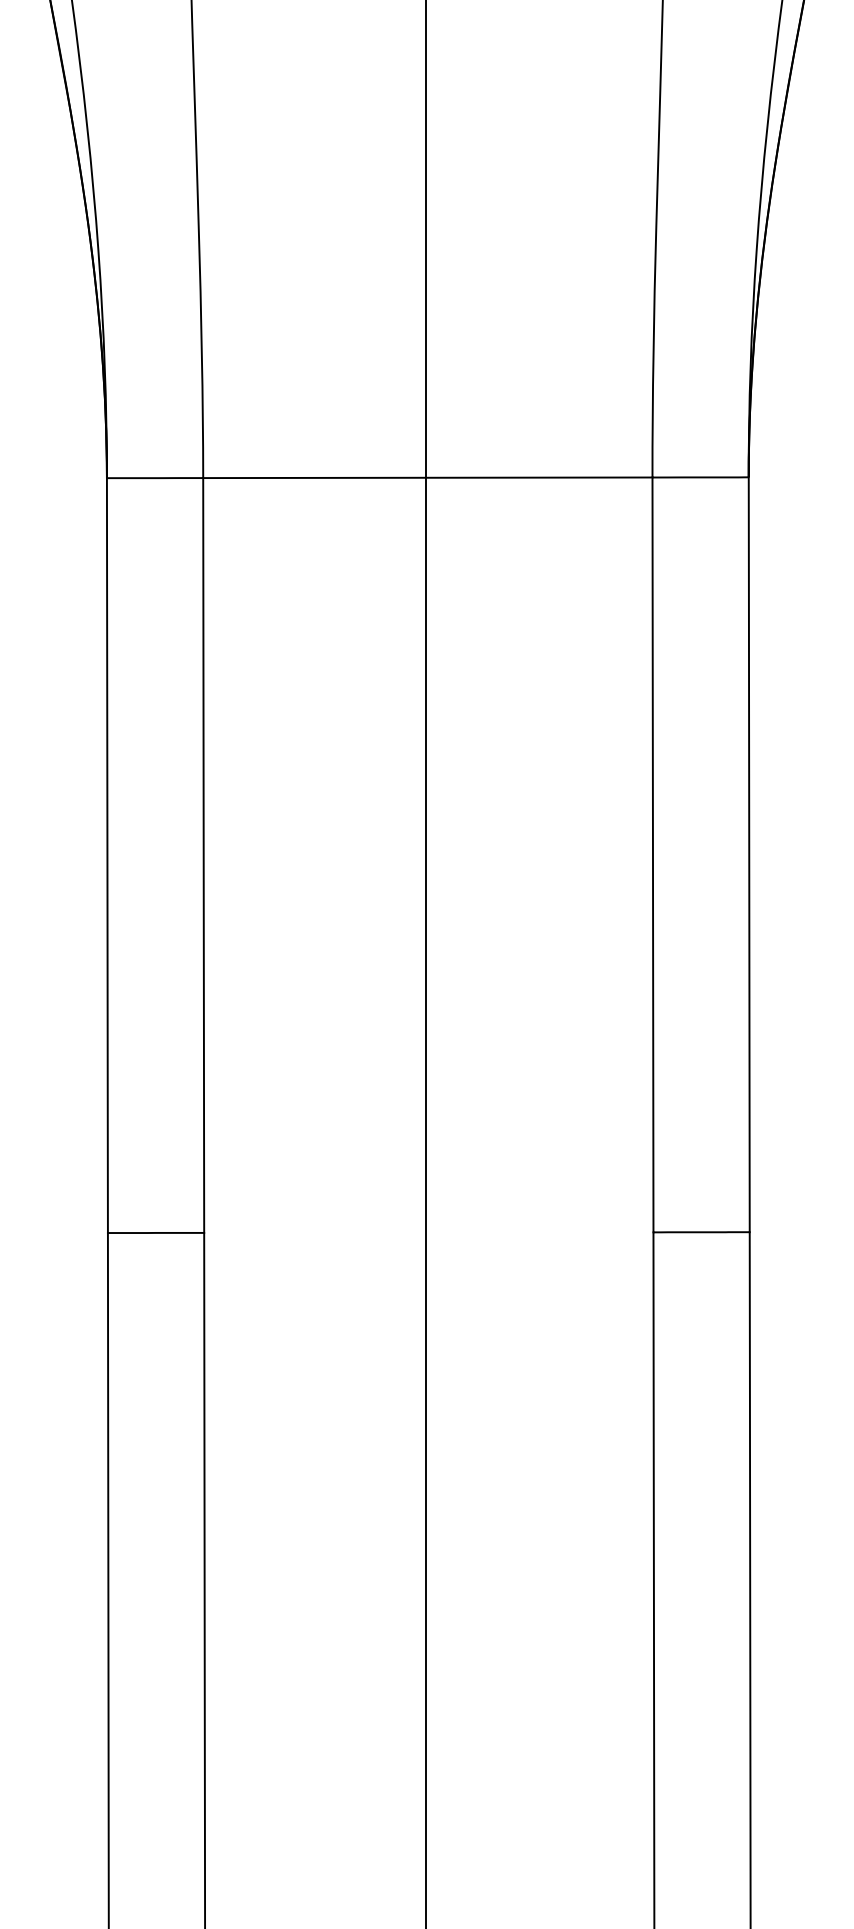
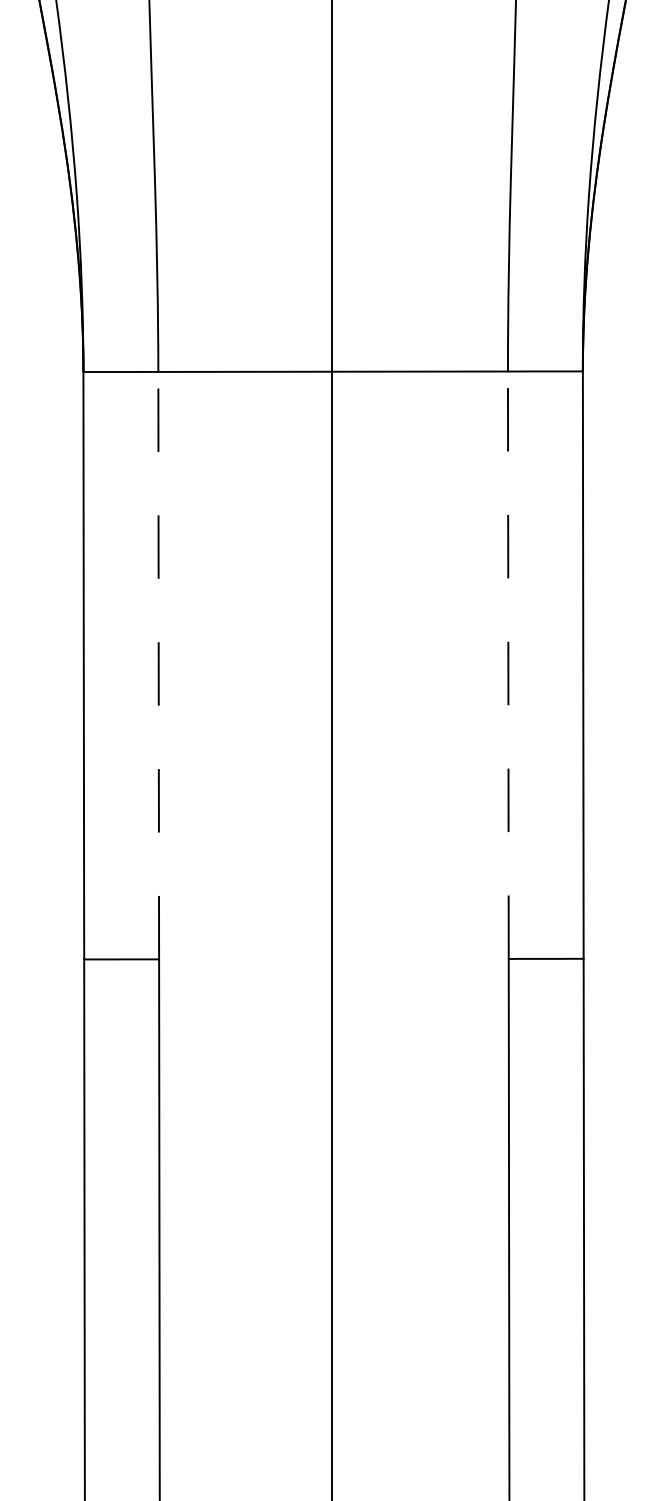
line: (652, 854) -> (507, 664), solid -> dashed
line: (203, 855) -> (158, 665), solid -> dashed

